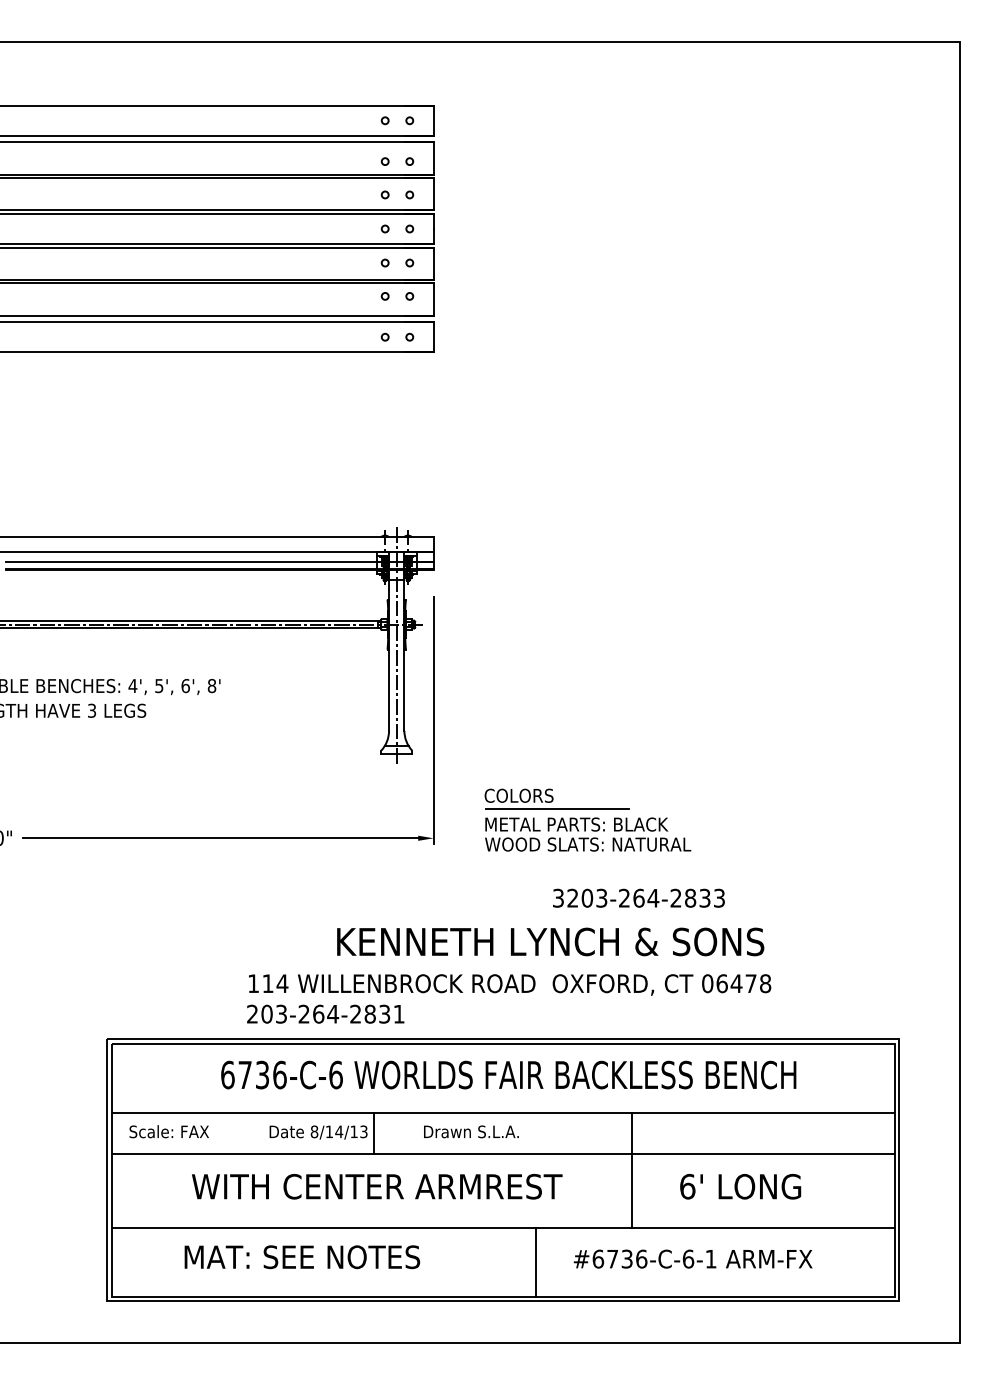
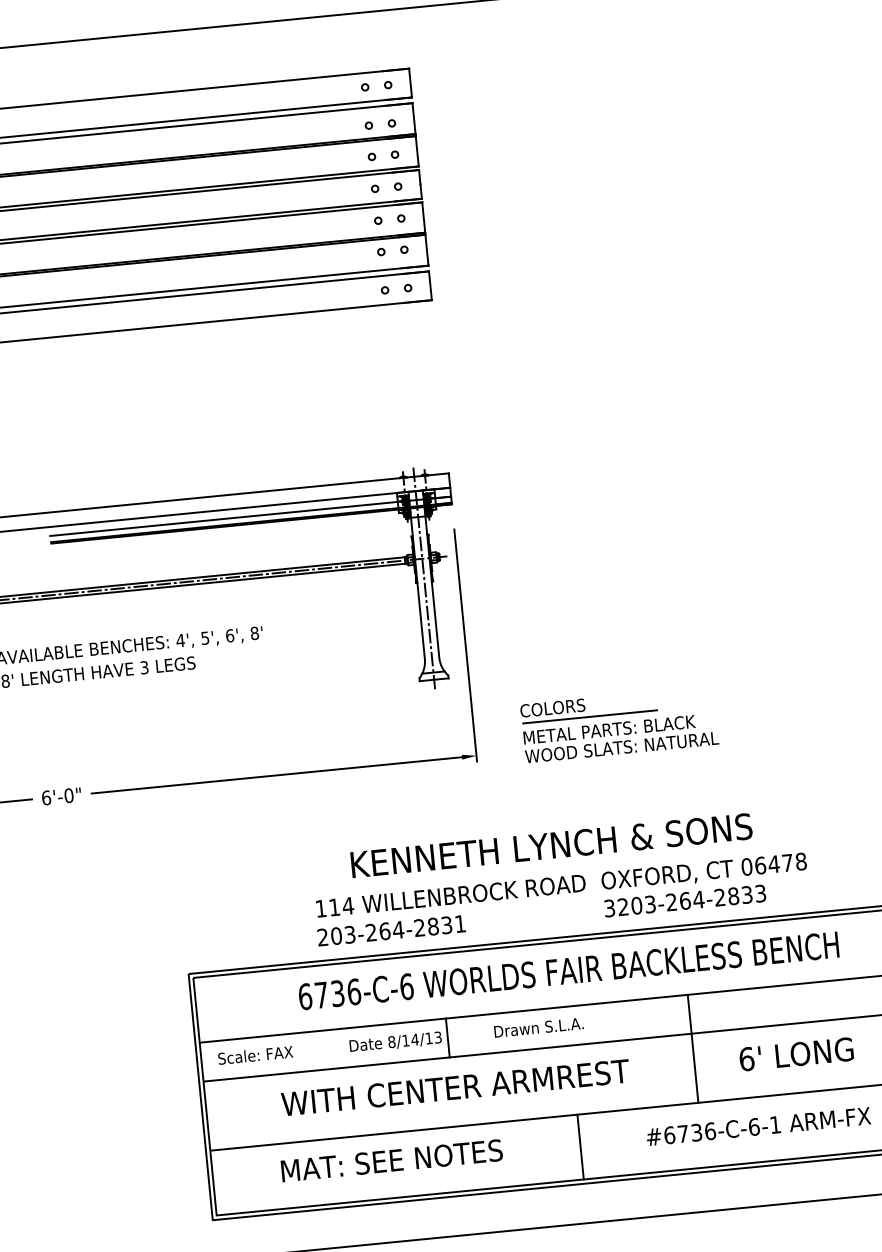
text: (638, 897) -> (684, 900), moved
text: (550, 941) -> (551, 845), moved
line: (536, 1261) -> (581, 1146), moved

